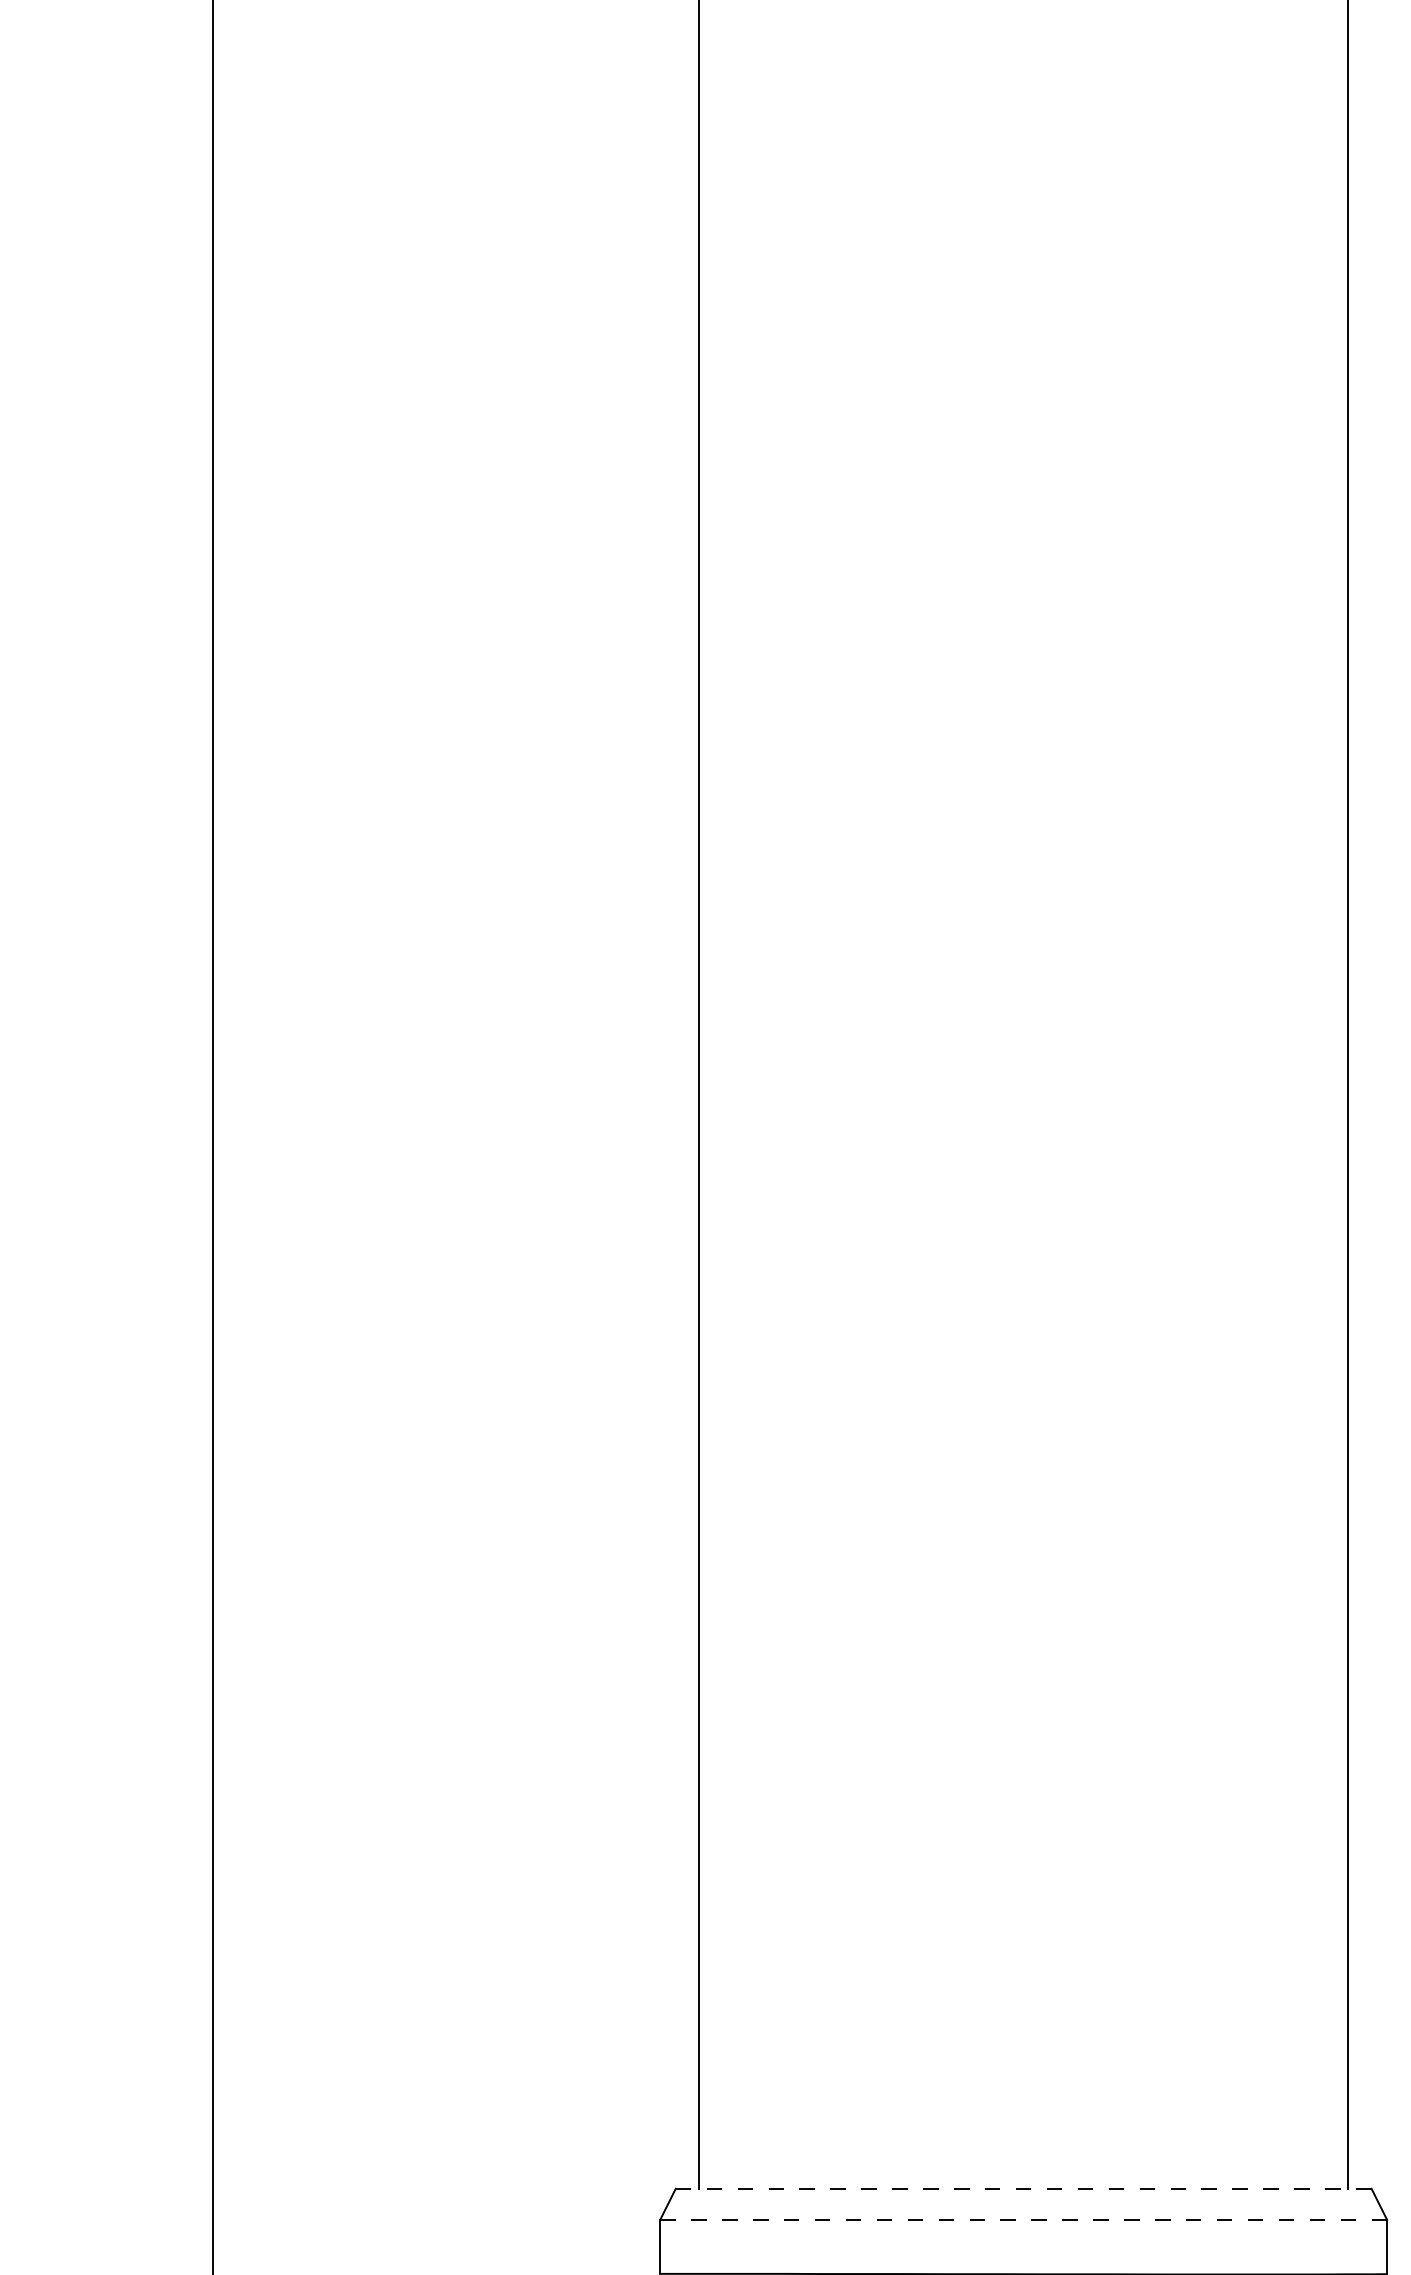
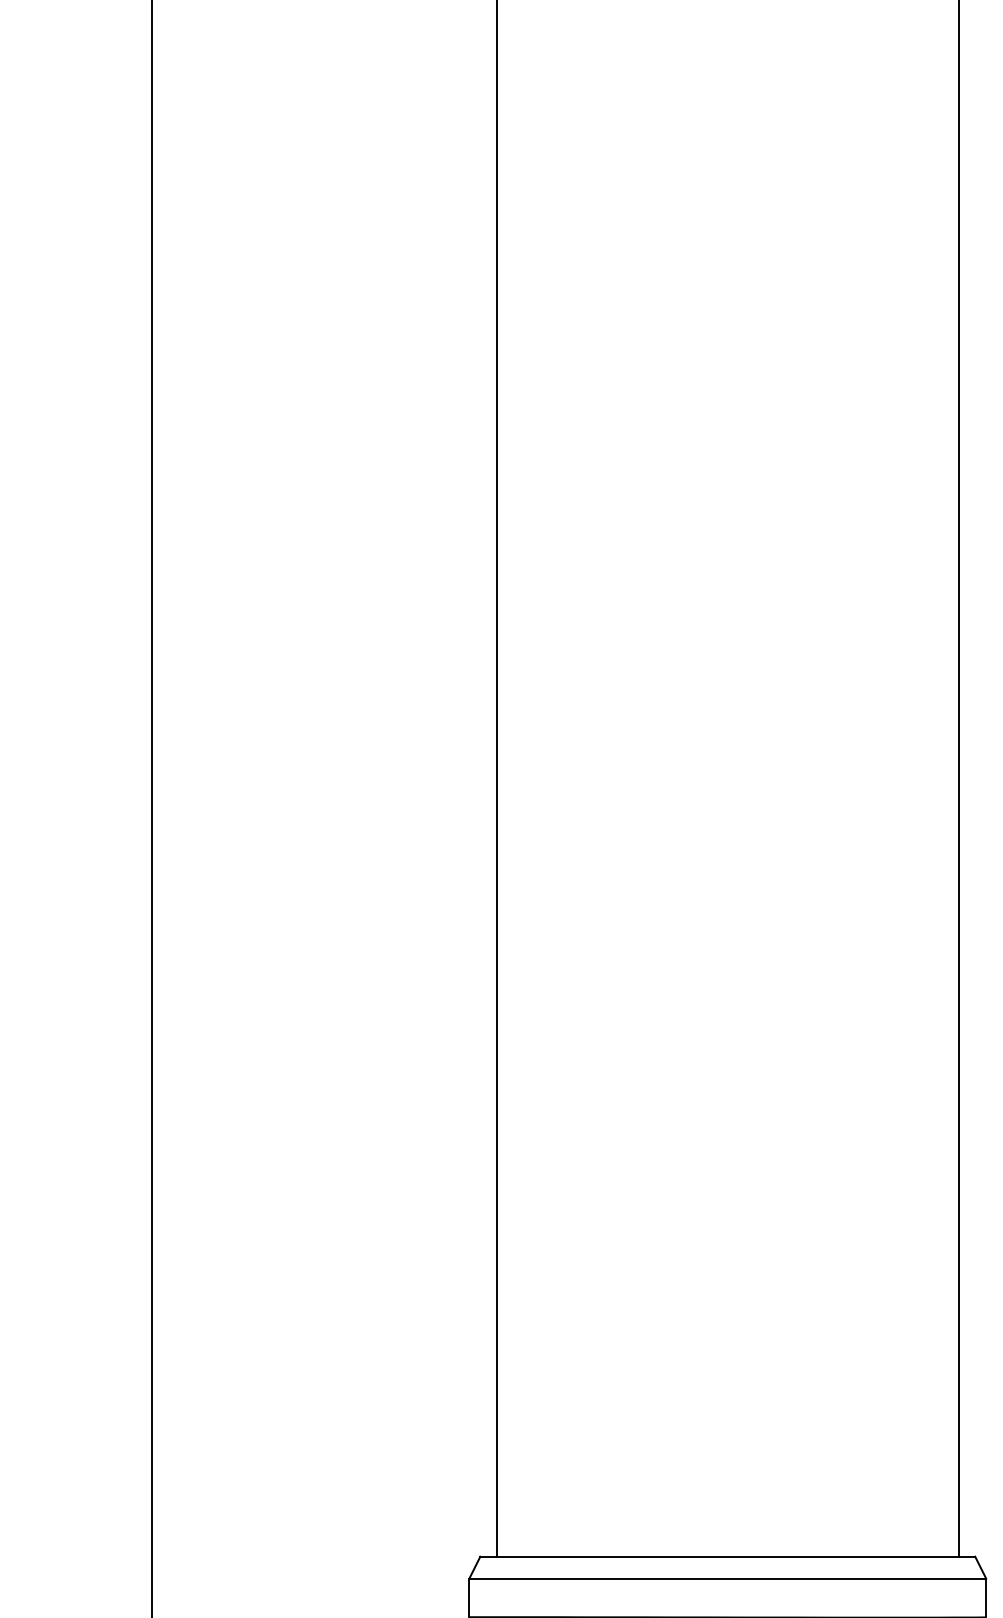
line: (1023, 2188) -> (727, 1556), dashed -> solid
line: (1023, 2219) -> (727, 1578), dashed -> solid

